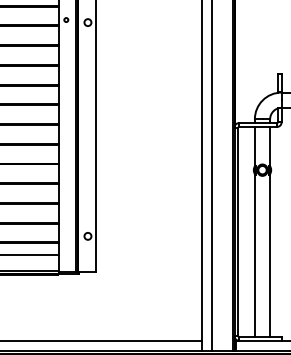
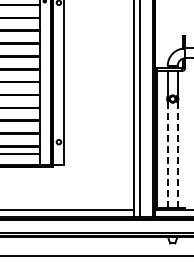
line: (269, 255) -> (177, 154), solid -> dashed
line: (254, 256) -> (167, 155), solid -> dashed

